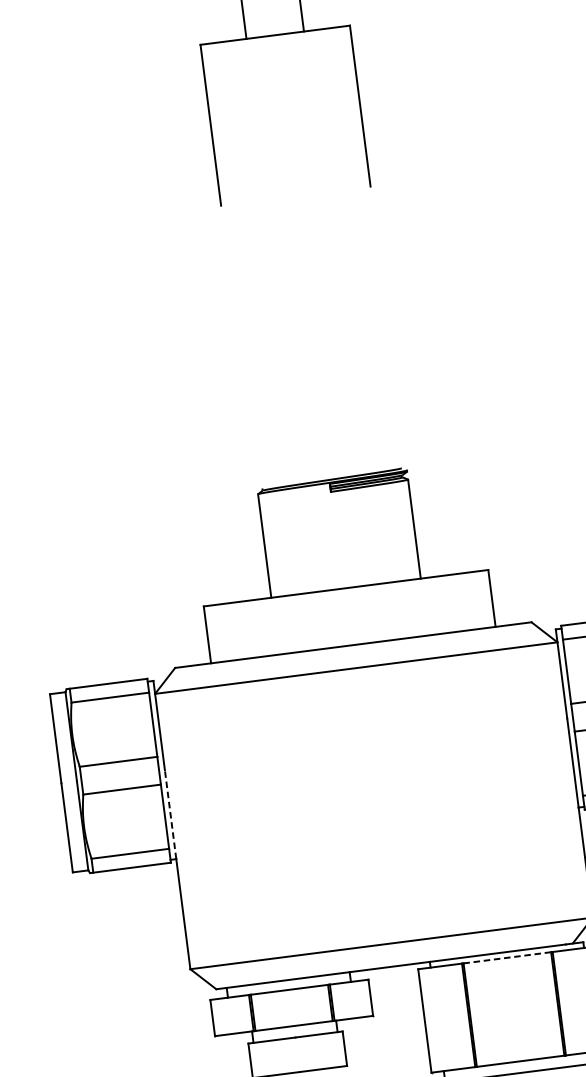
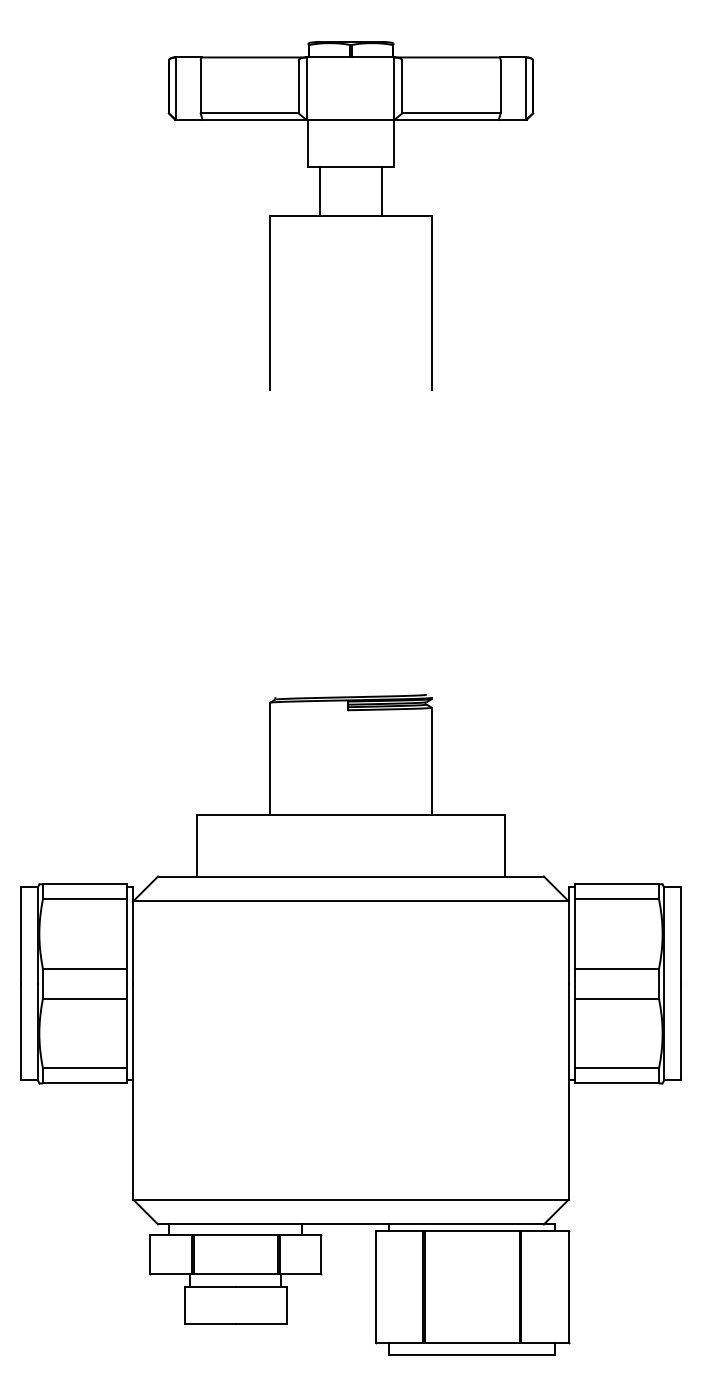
line: (170, 813) -> (133, 1031), dashed -> solid
line: (506, 957) -> (471, 1230), dashed -> solid

